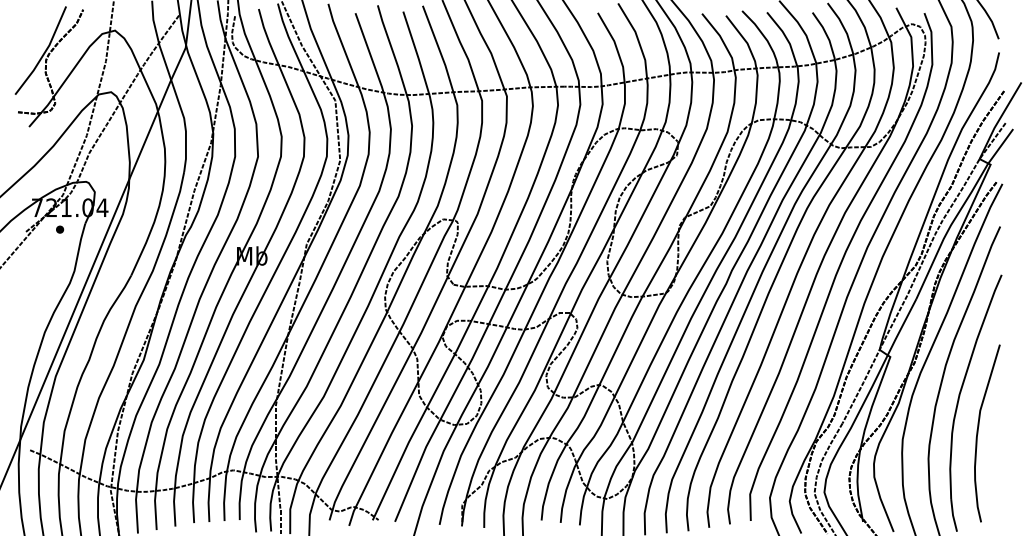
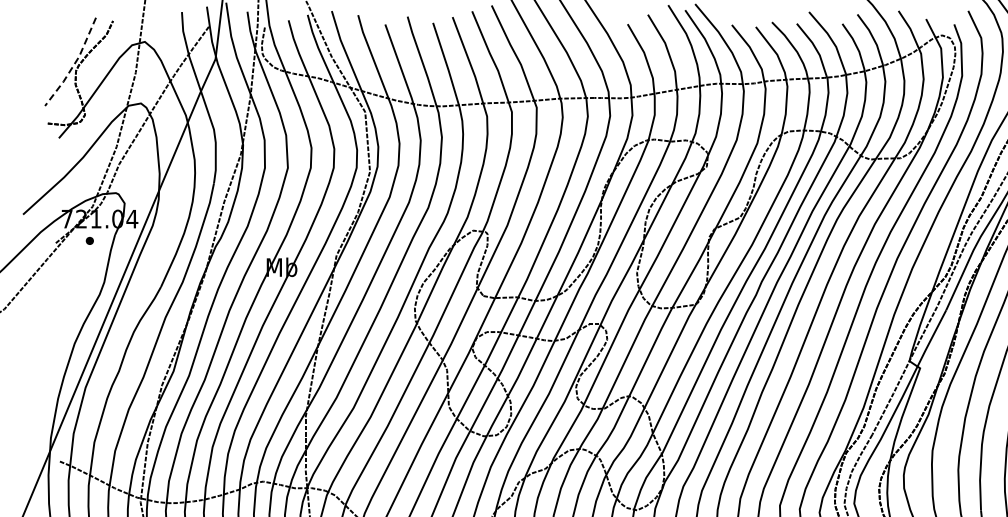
line: (44, 52) -> (74, 63), solid -> dashed

